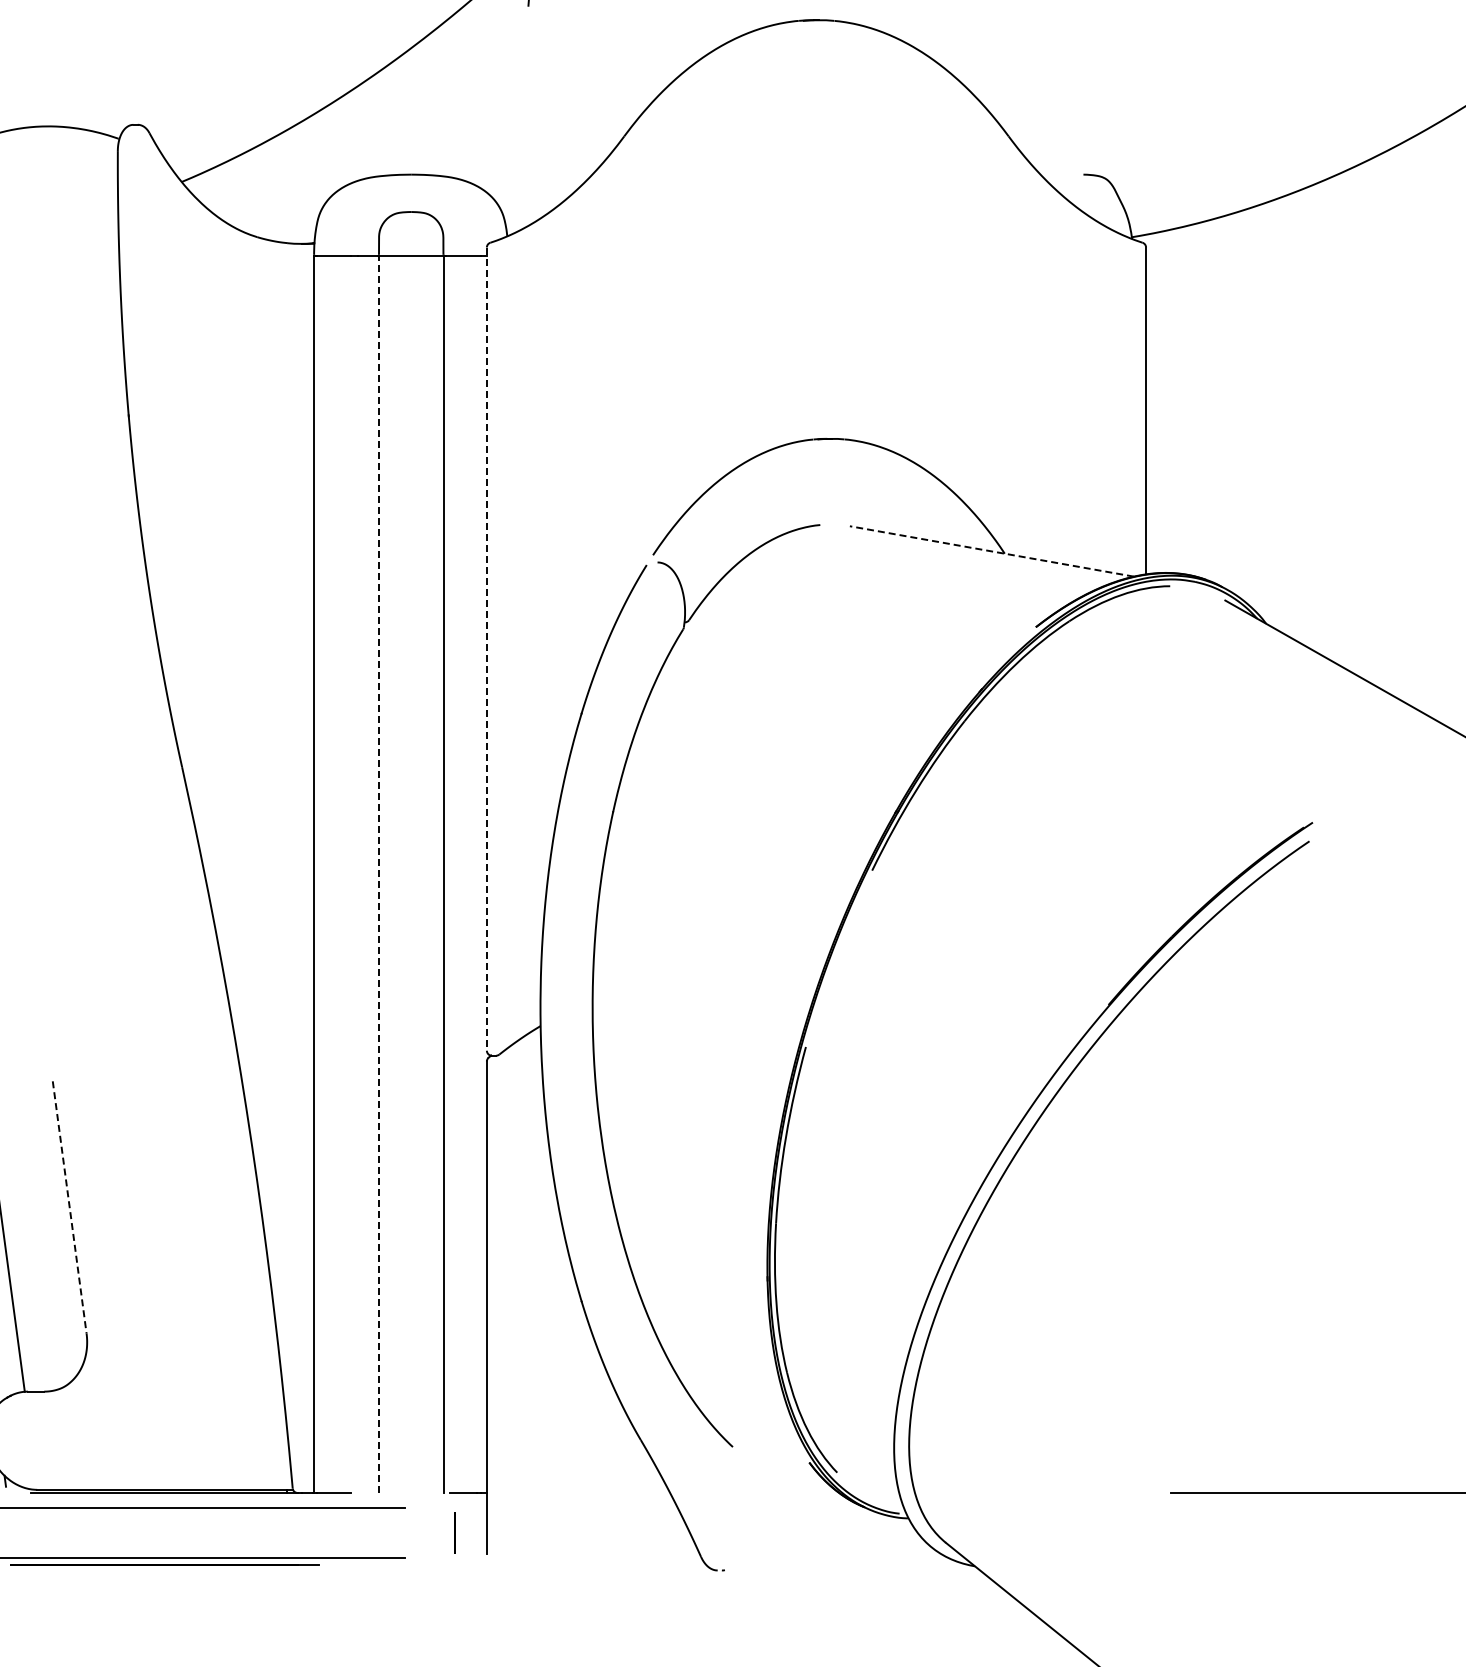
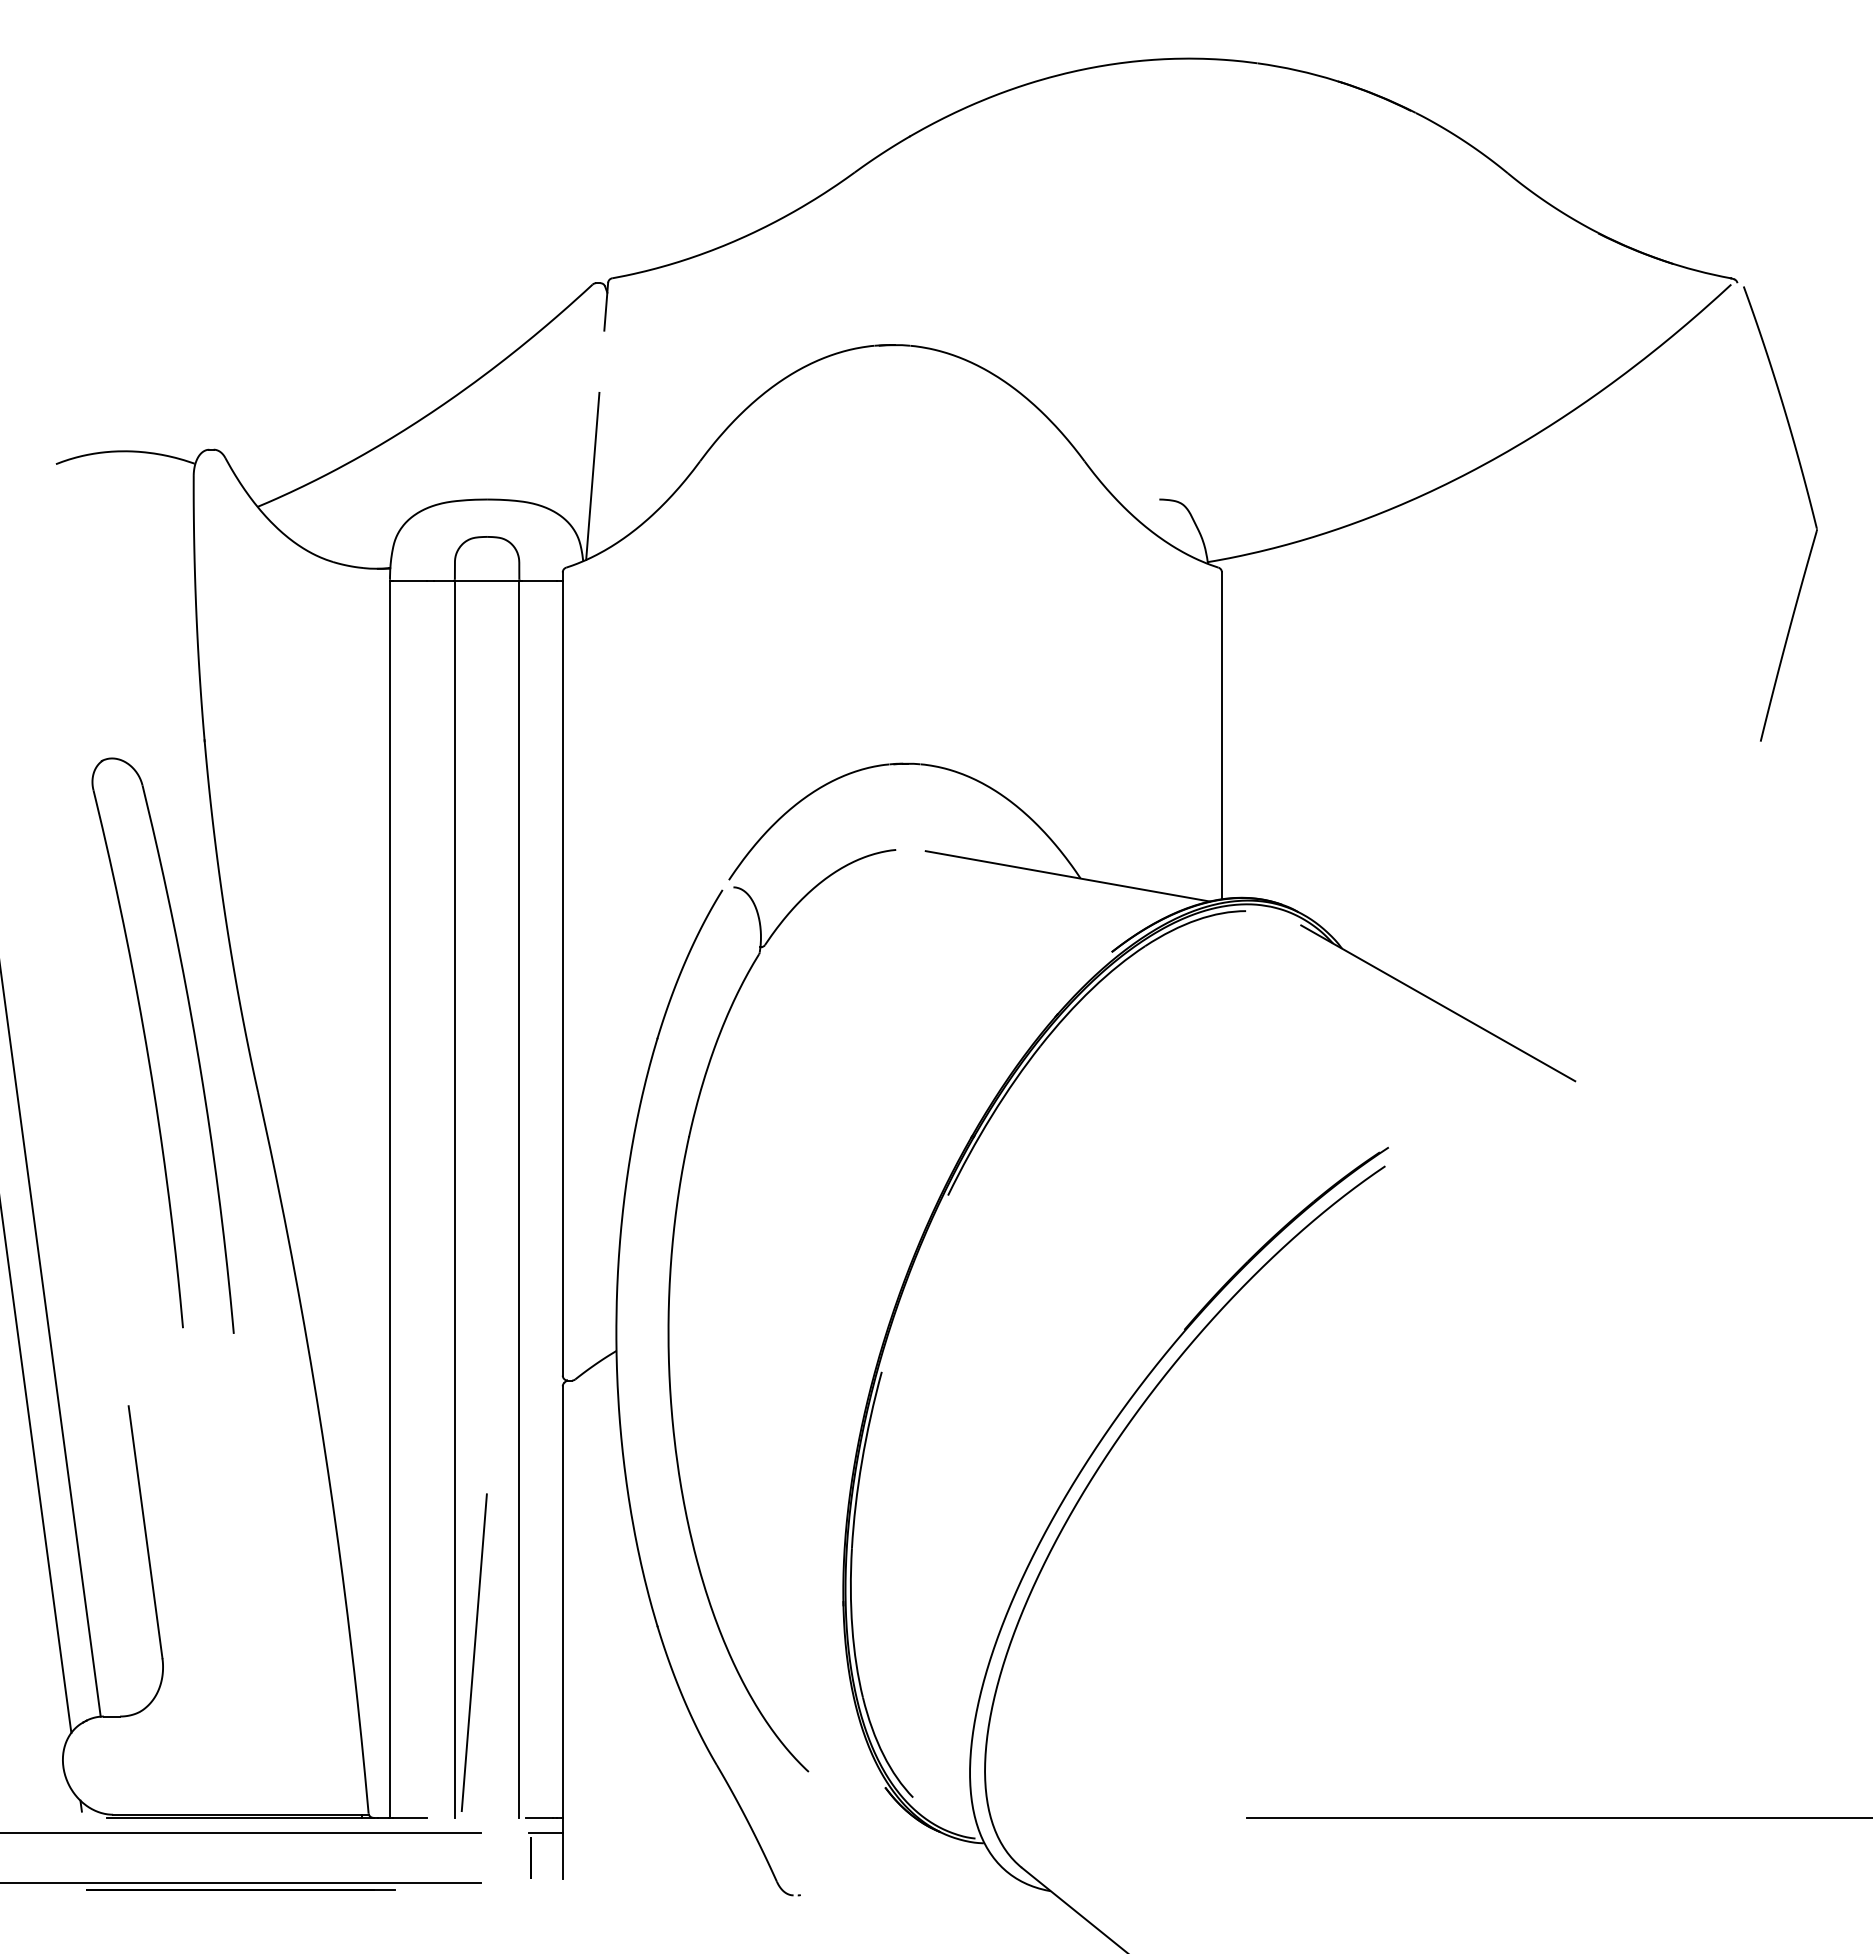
line: (516, 151) -> (592, 476), added
line: (991, 551) -> (1067, 876), dashed -> solid
line: (486, 649) -> (562, 974), dashed -> solid
part: (72, 725) -> (148, 1050), added
line: (378, 874) -> (454, 1199), dashed -> solid
line: (69, 1207) -> (145, 1532), dashed -> solid
line: (397, 1327) -> (473, 1652), added
line: (469, 1507) -> (545, 1832), added

